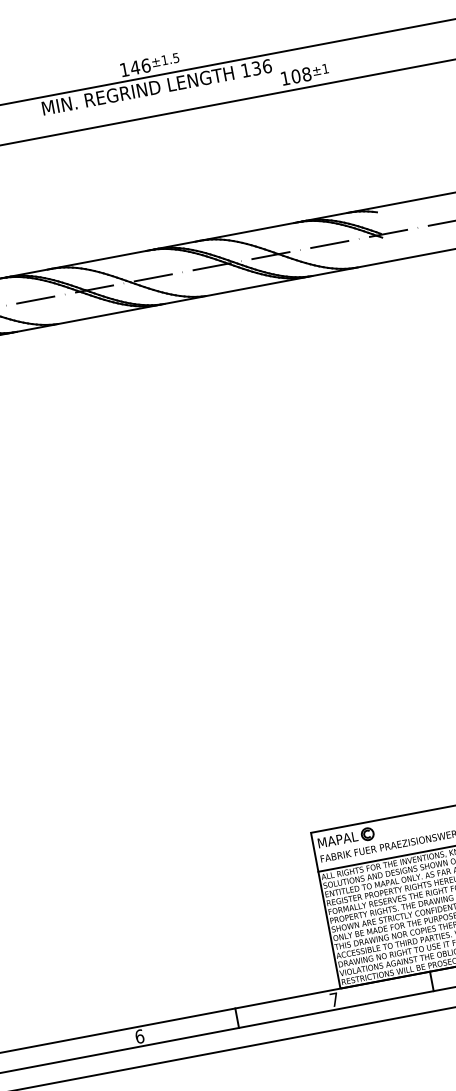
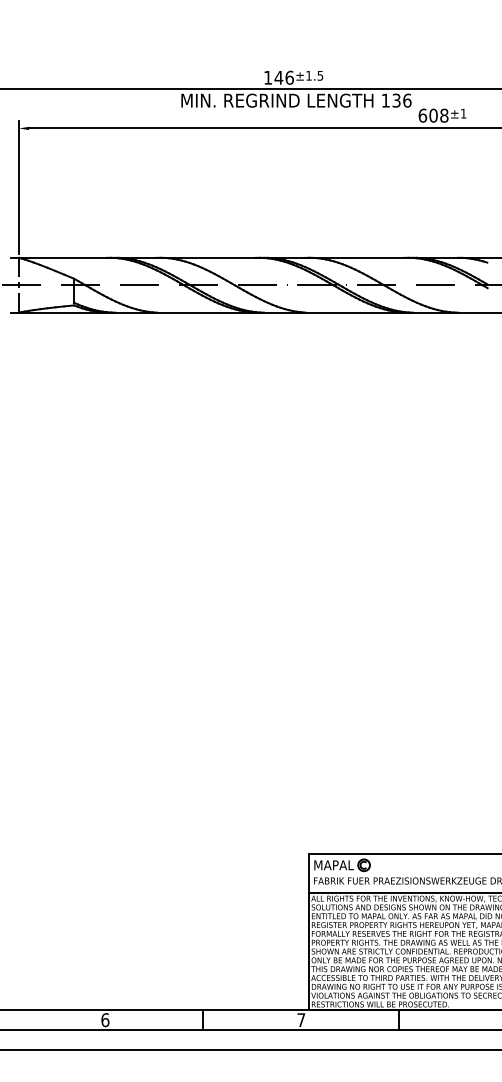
text: (285, 78) -> (422, 115), 108 -> 608

